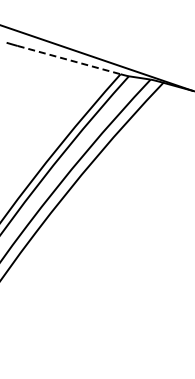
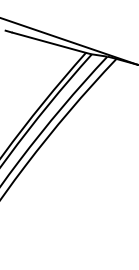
line: (69, 60) -> (49, 43), dashed -> solid

